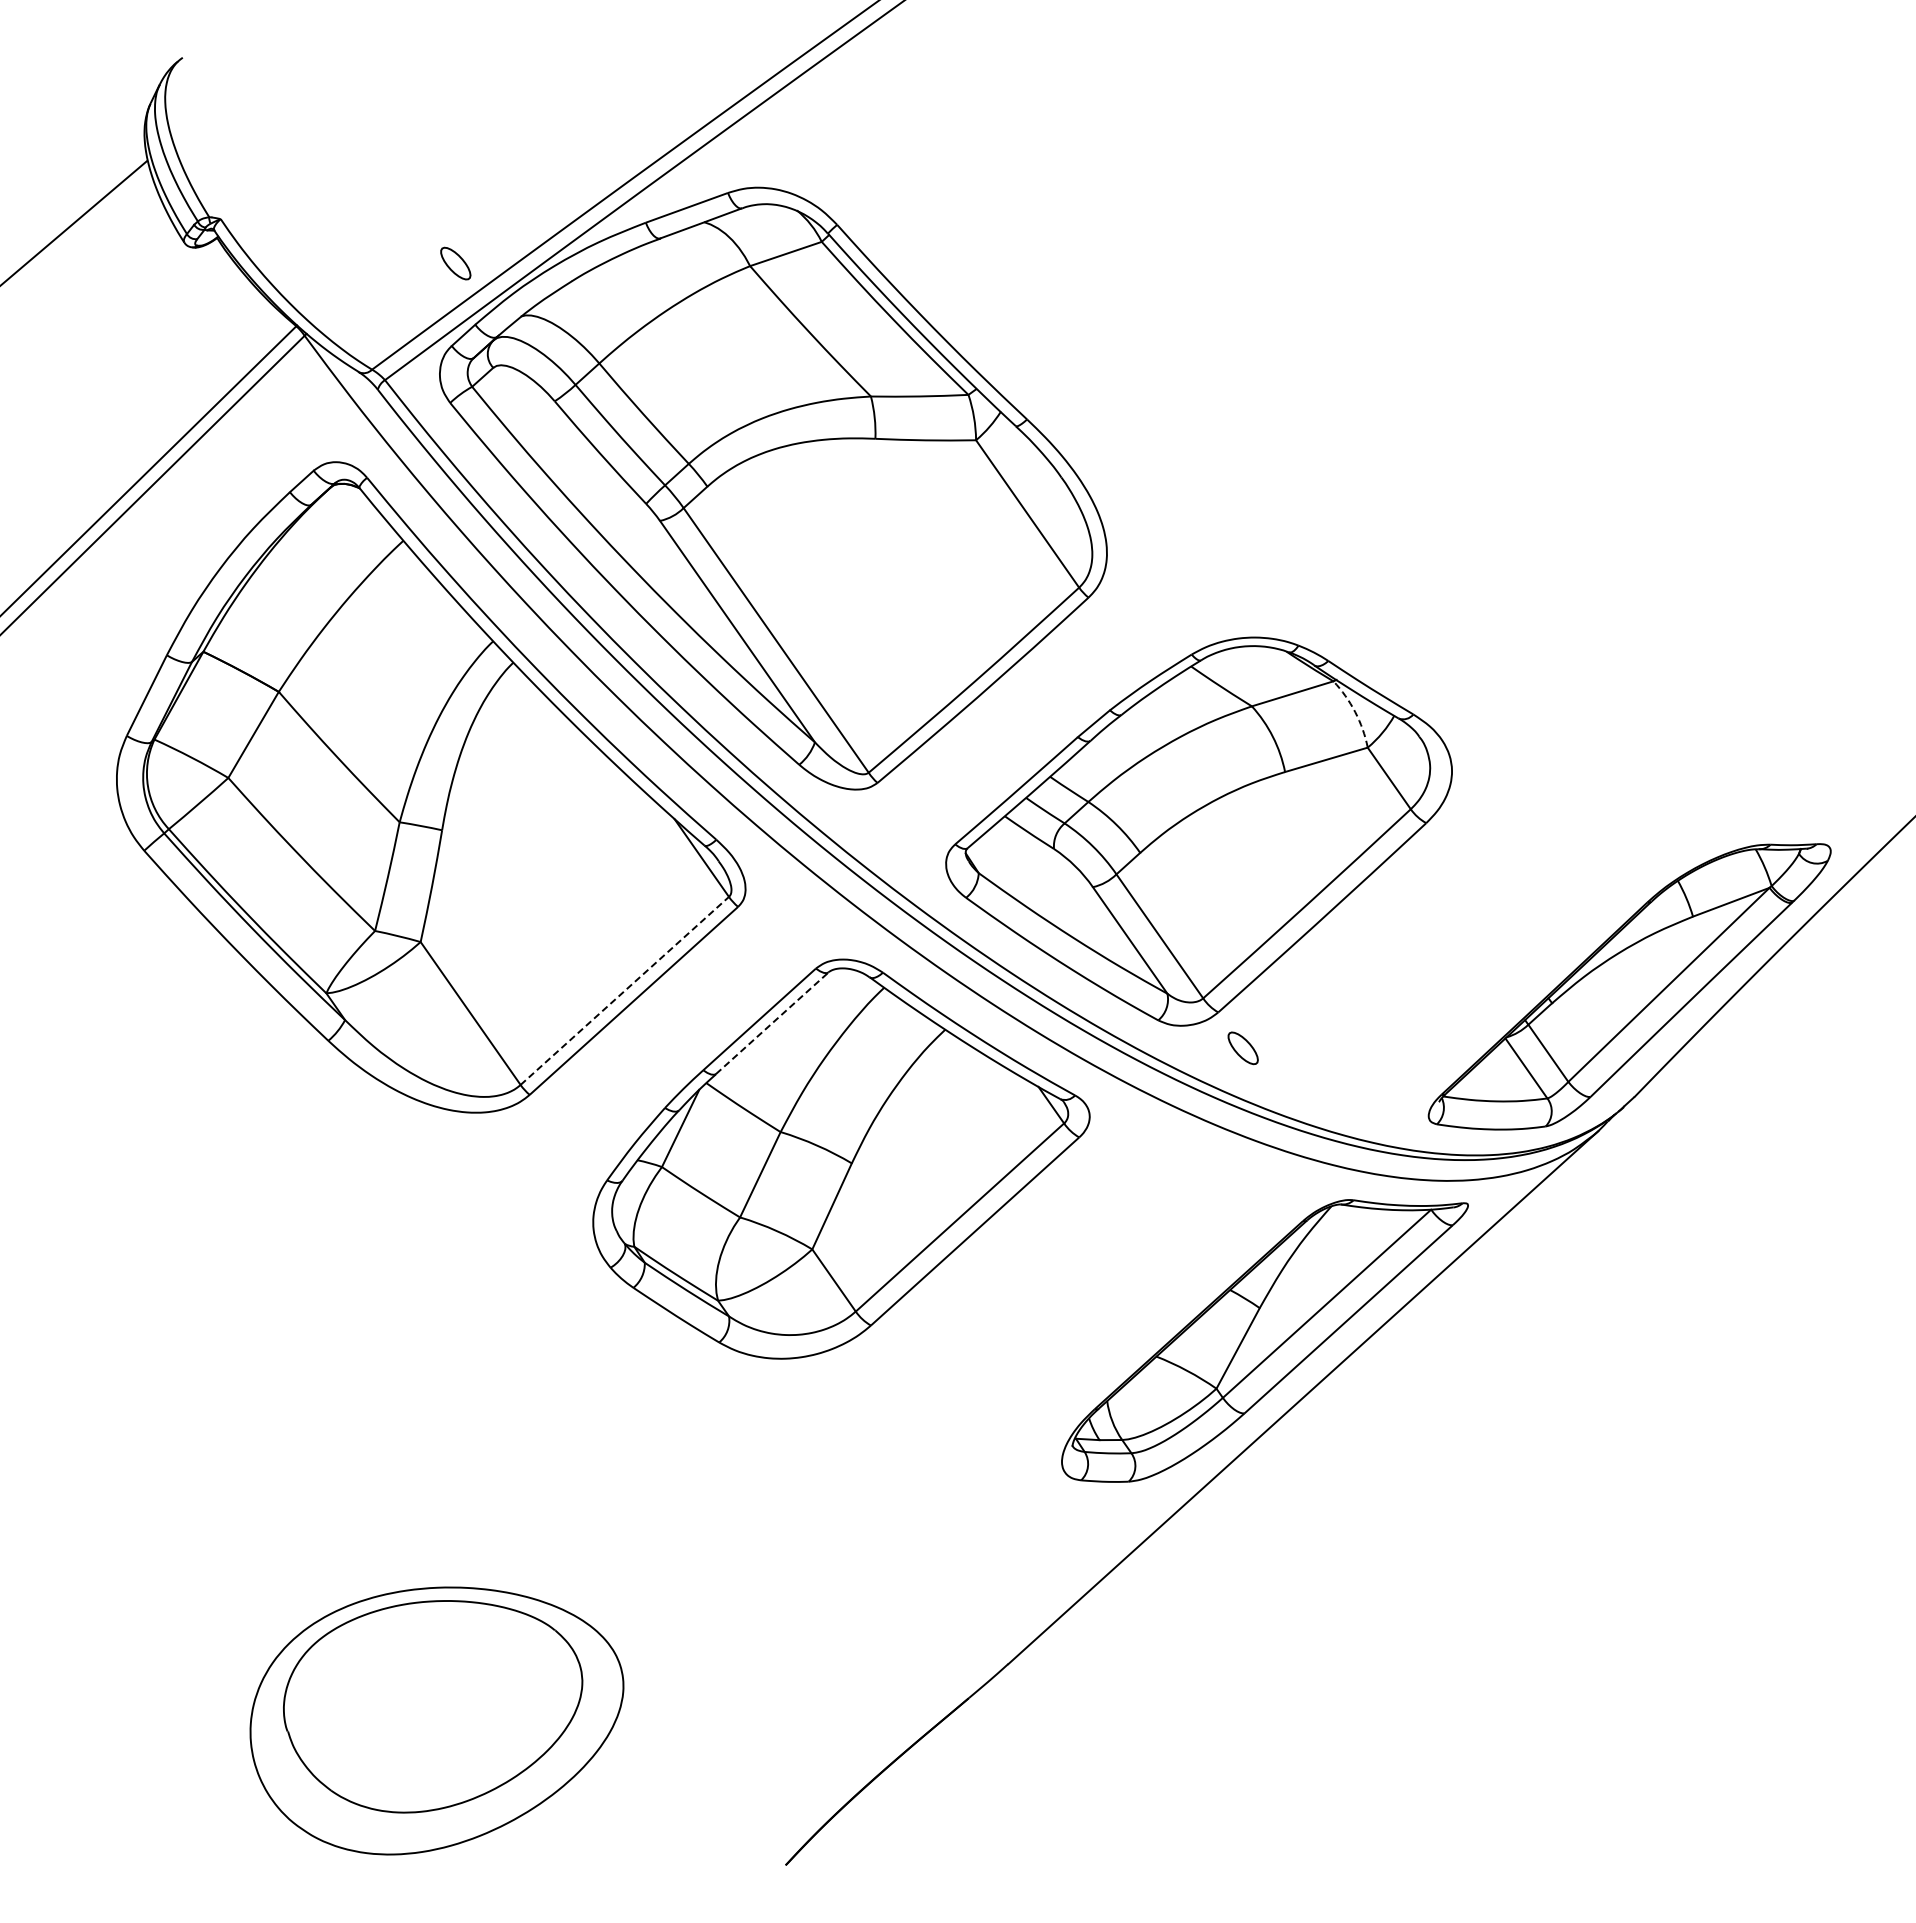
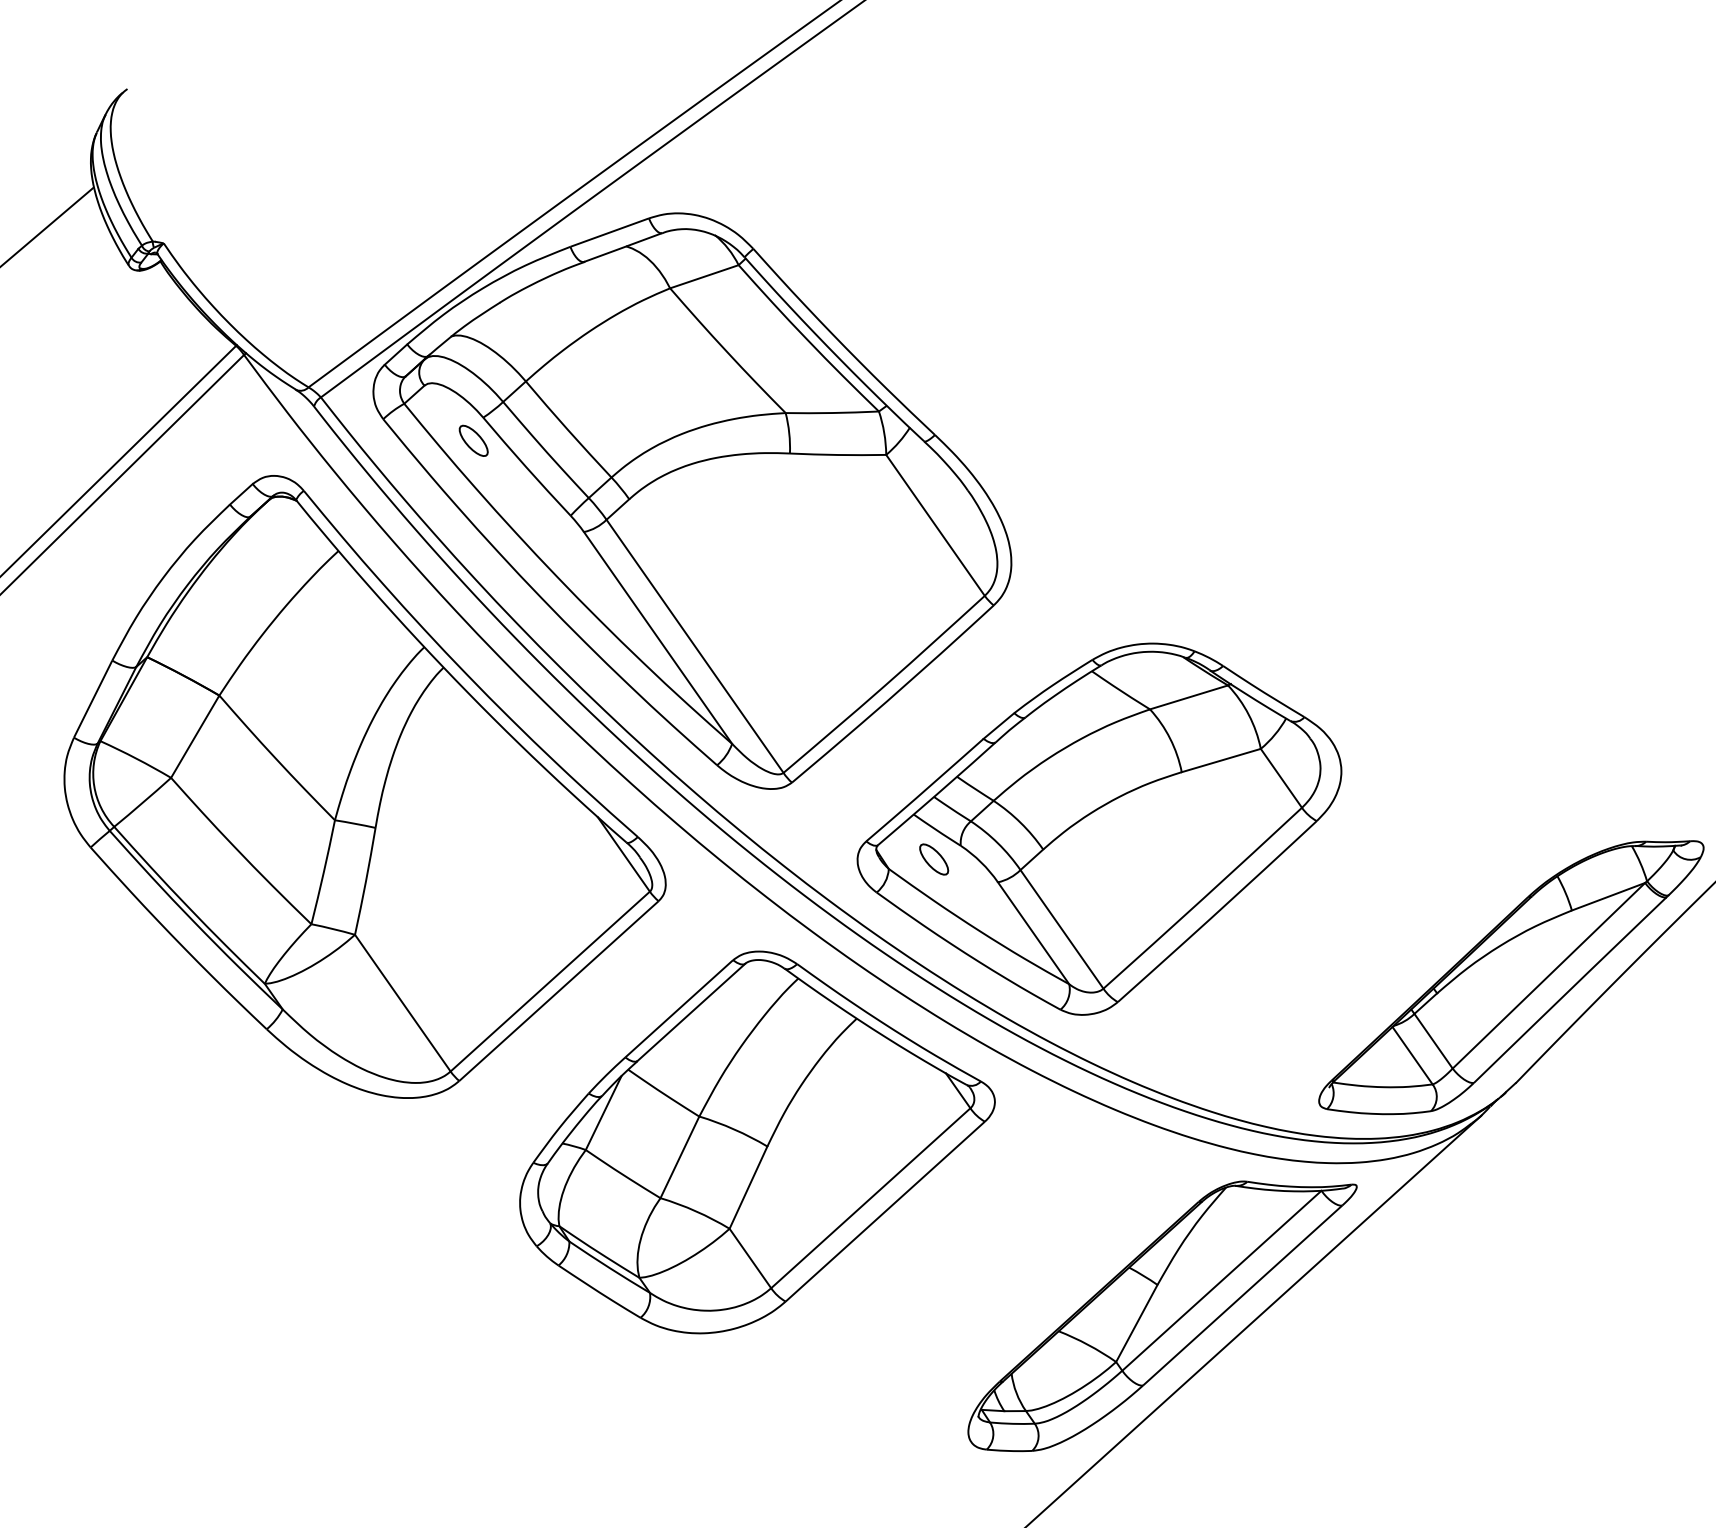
part: (455, 263) -> (473, 440), moved
arc: (1355, 712) -> (1249, 715), dashed -> solid
line: (625, 990) -> (550, 981), dashed -> solid
line: (772, 1023) -> (691, 1012), dashed -> solid
part: (1242, 1048) -> (933, 859), moved

